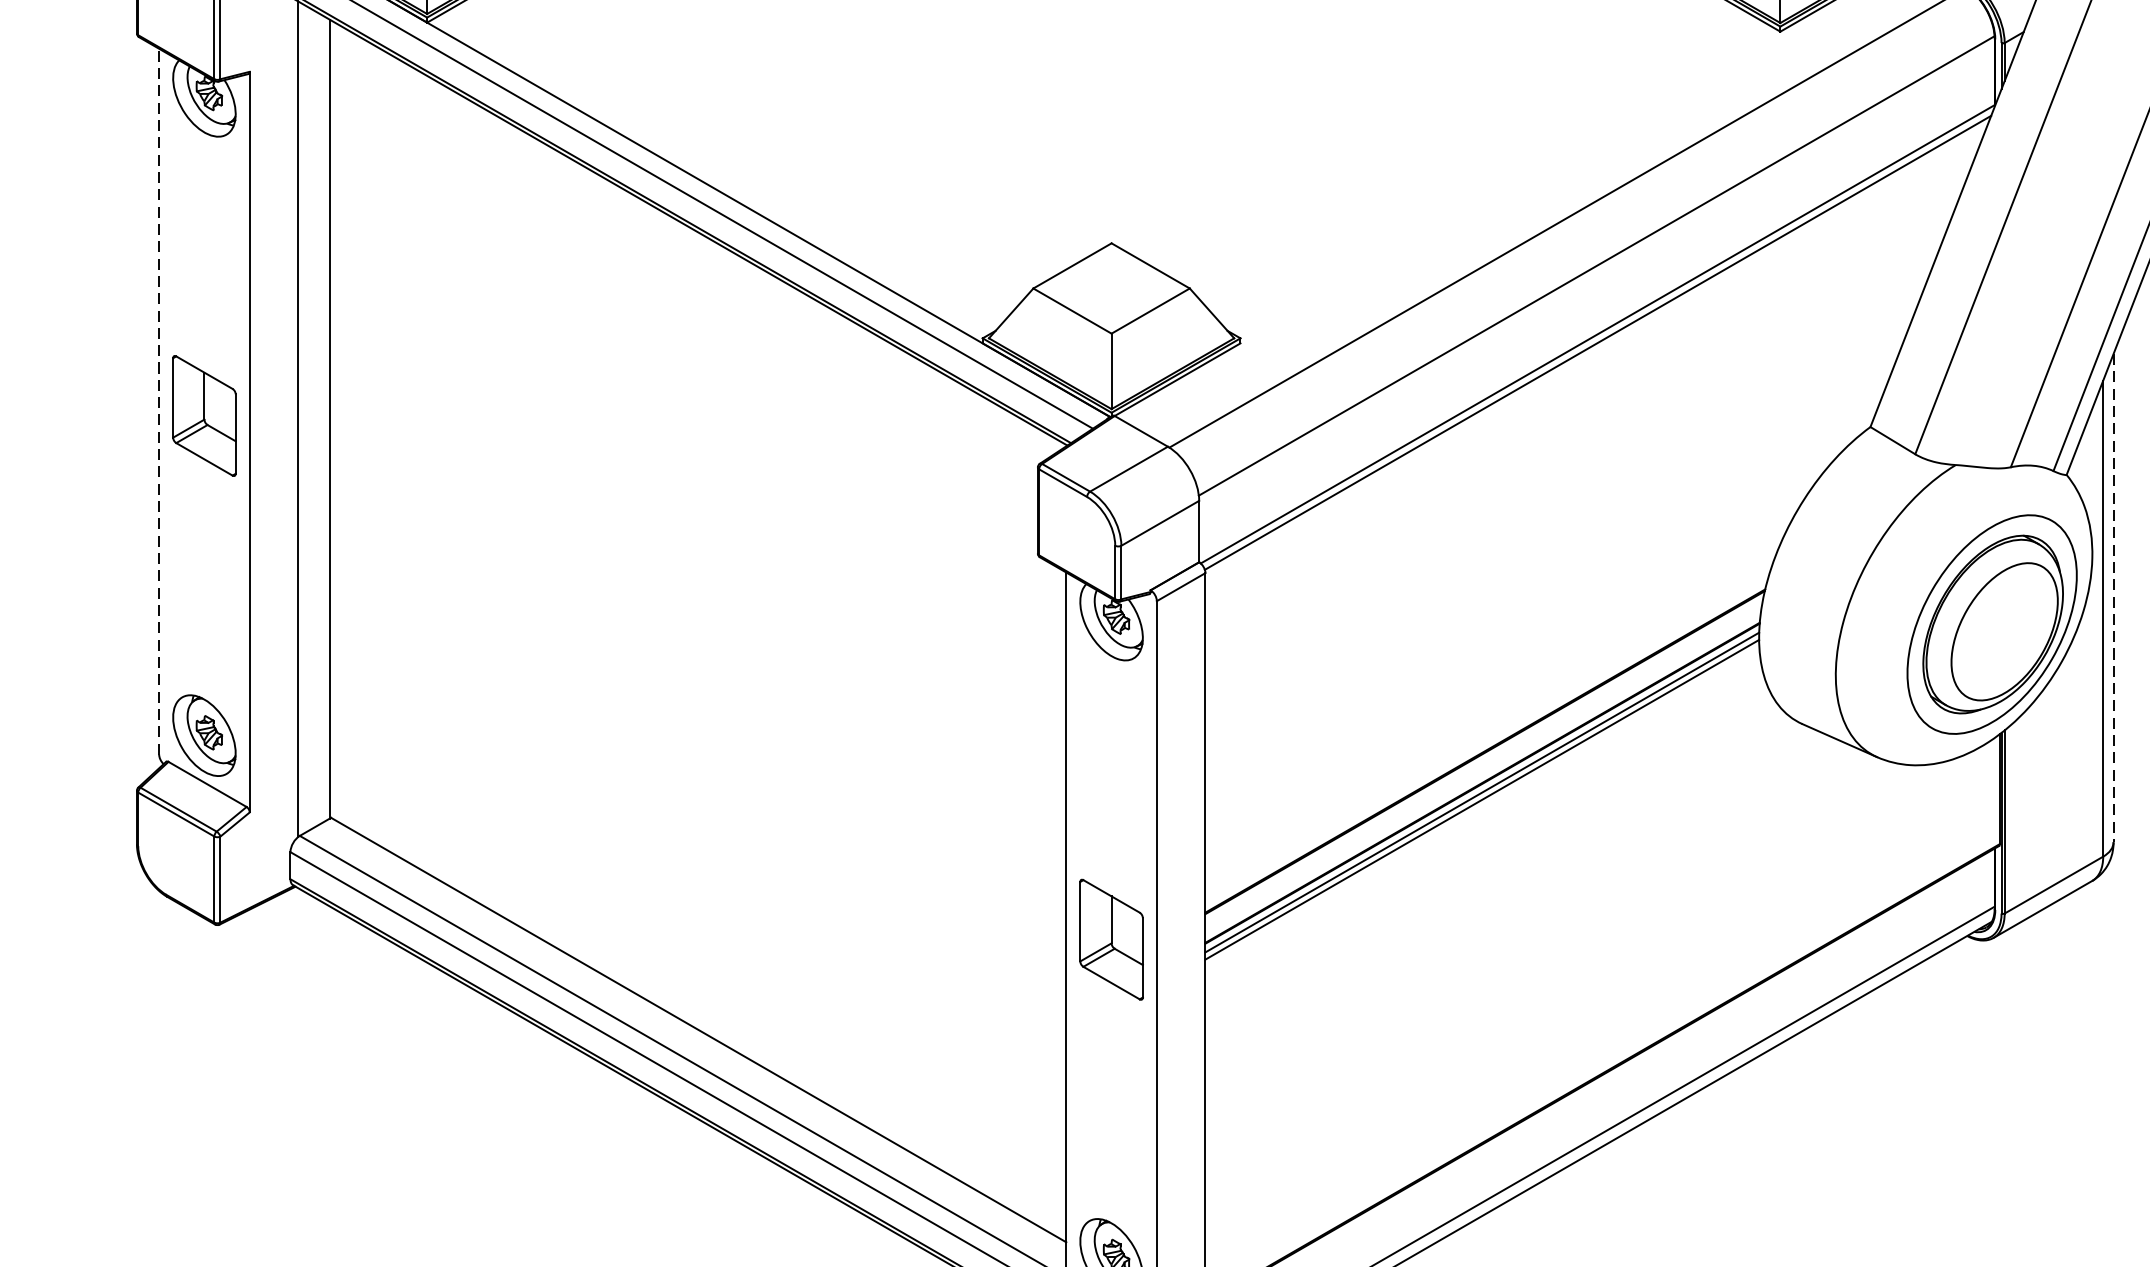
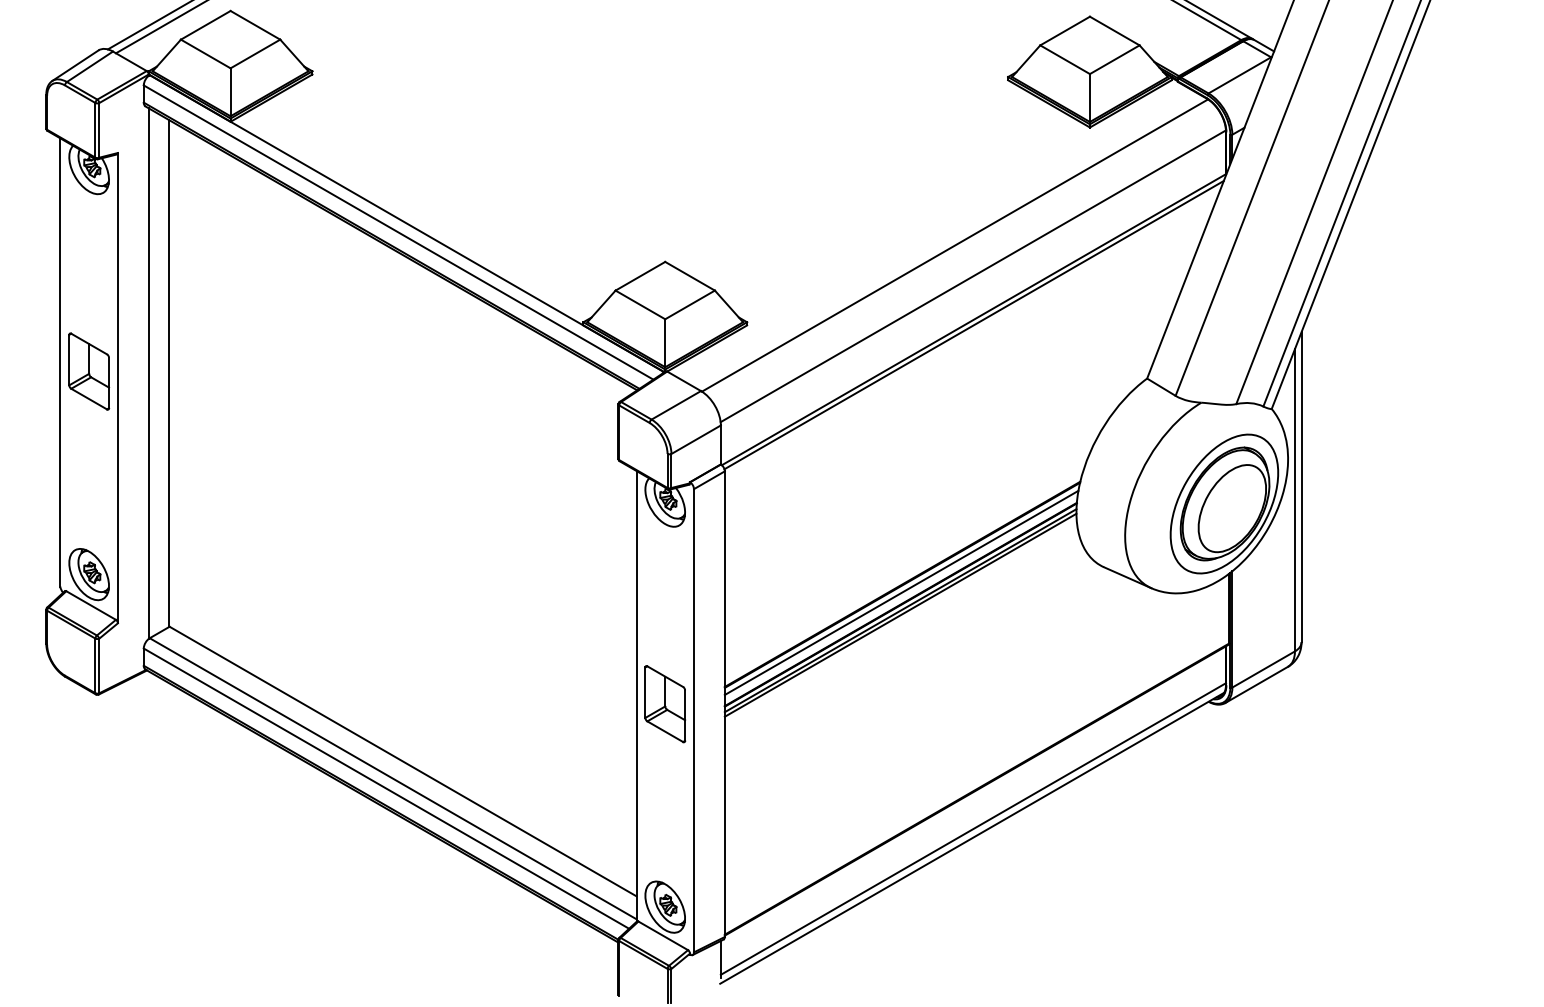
line: (159, 400) -> (60, 361), dashed -> solid
line: (2113, 598) -> (1301, 487), dashed -> solid
line: (1483, 763) -> (901, 592), added

